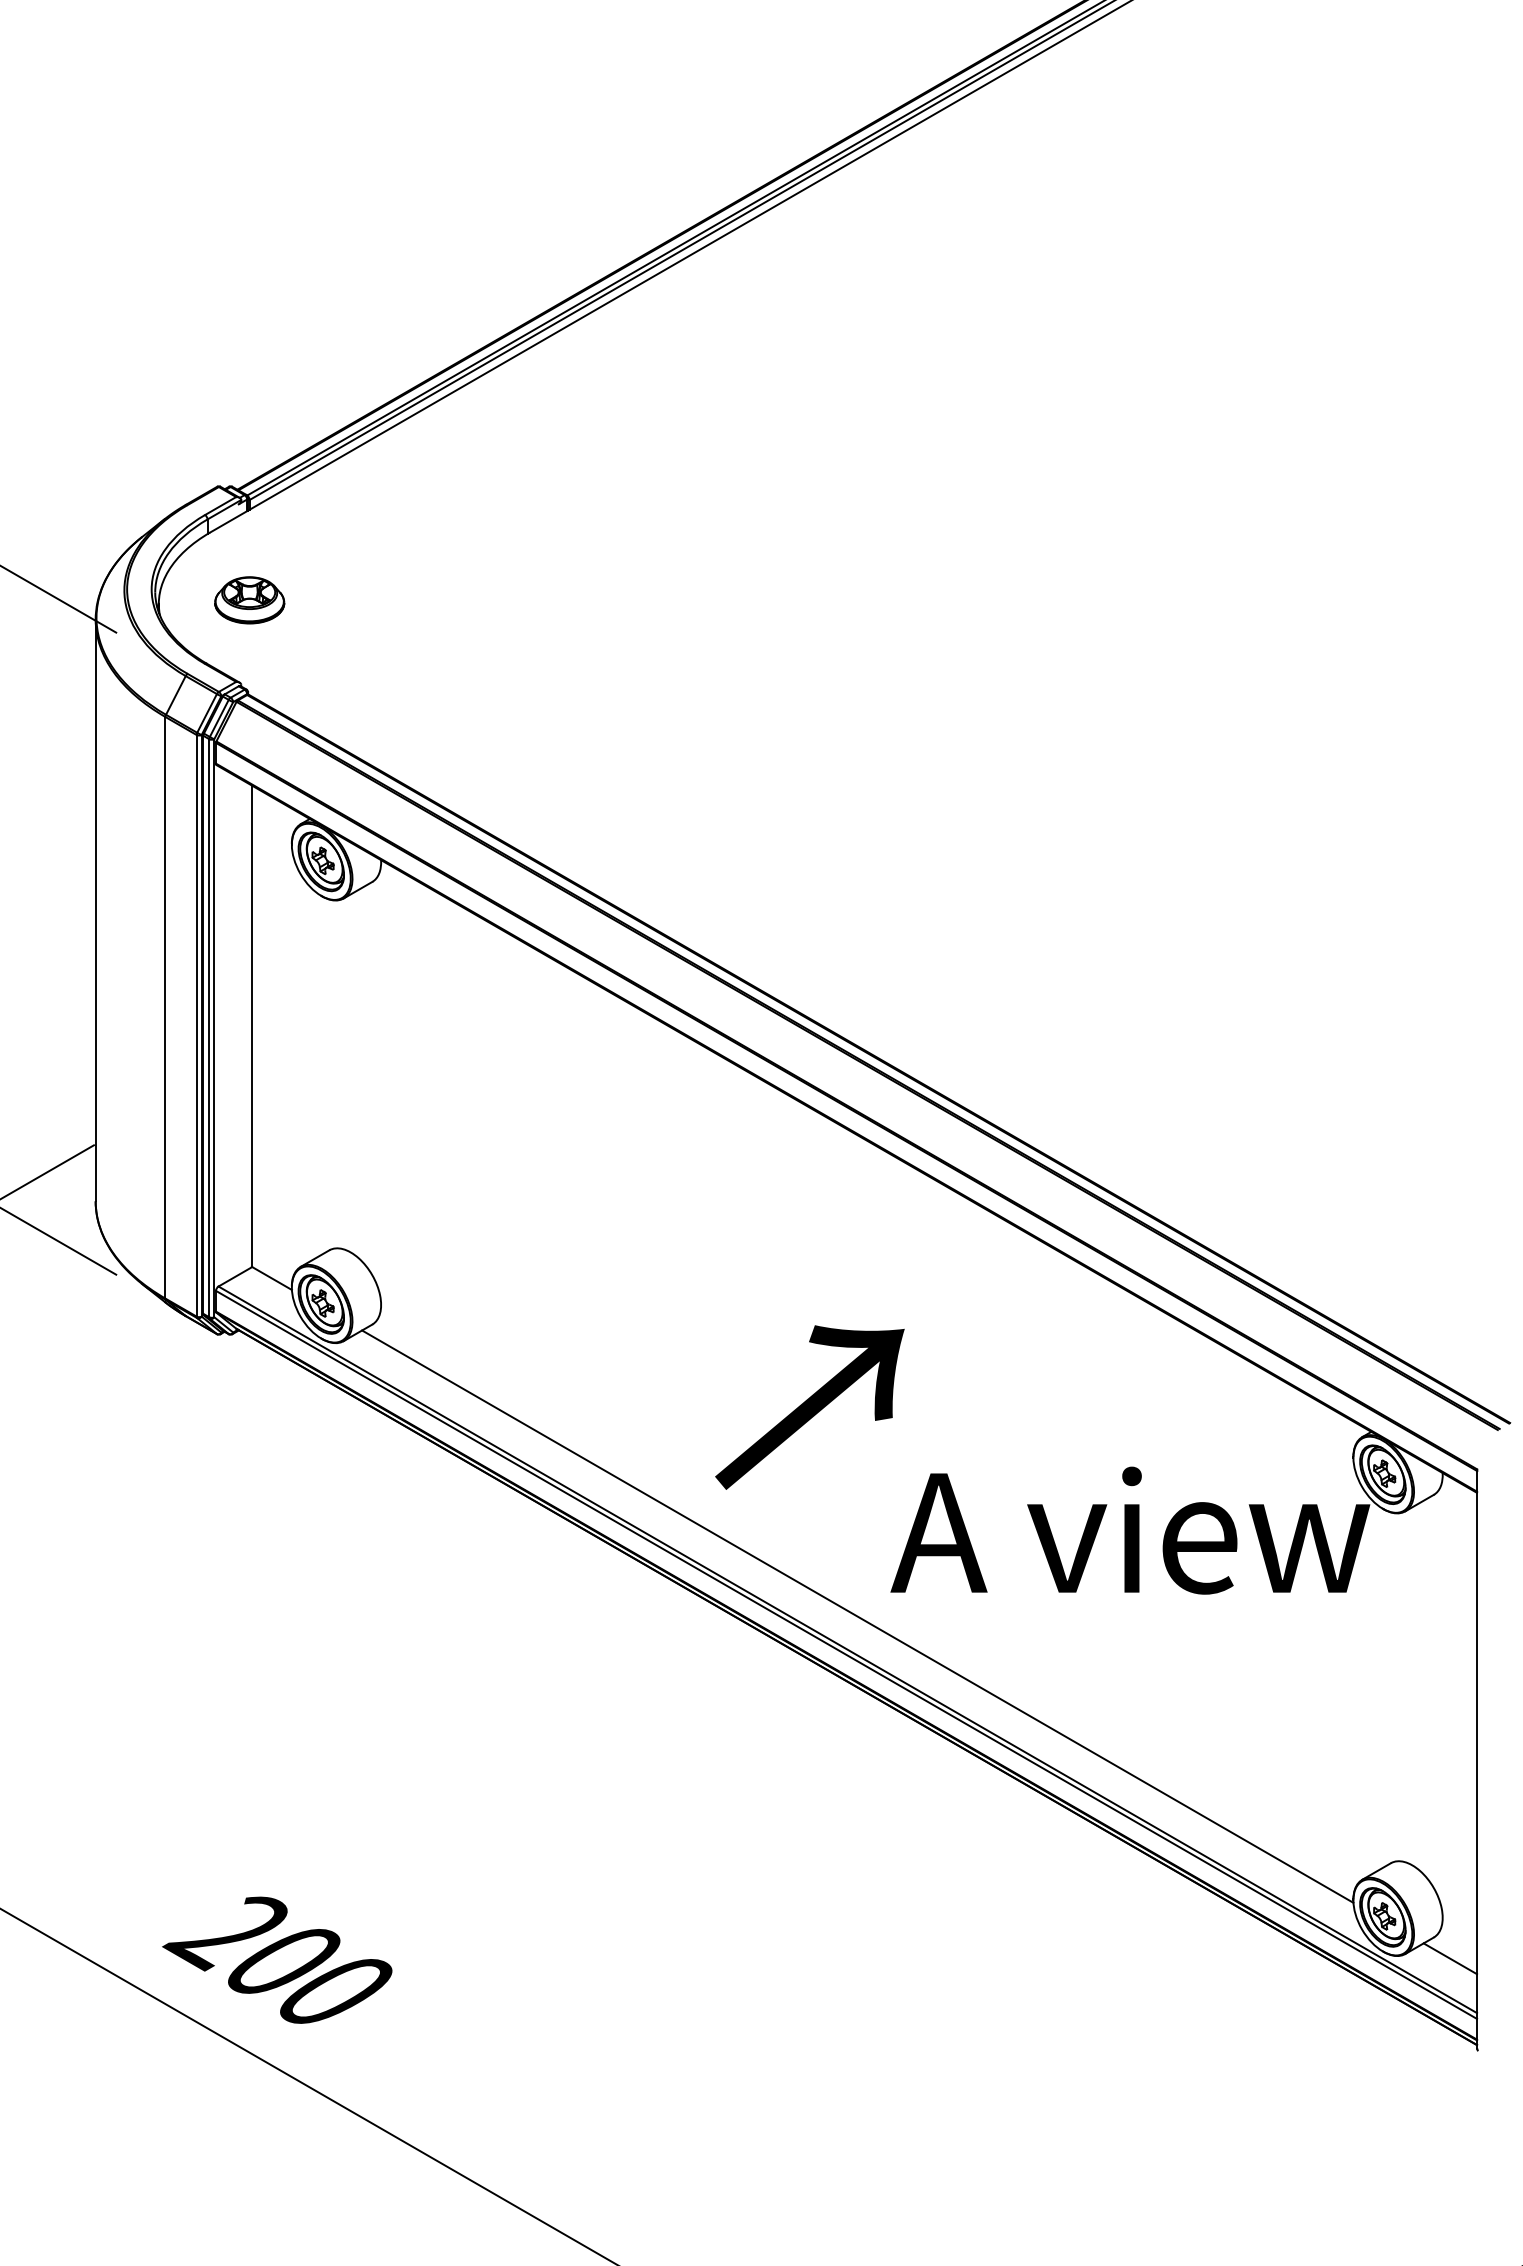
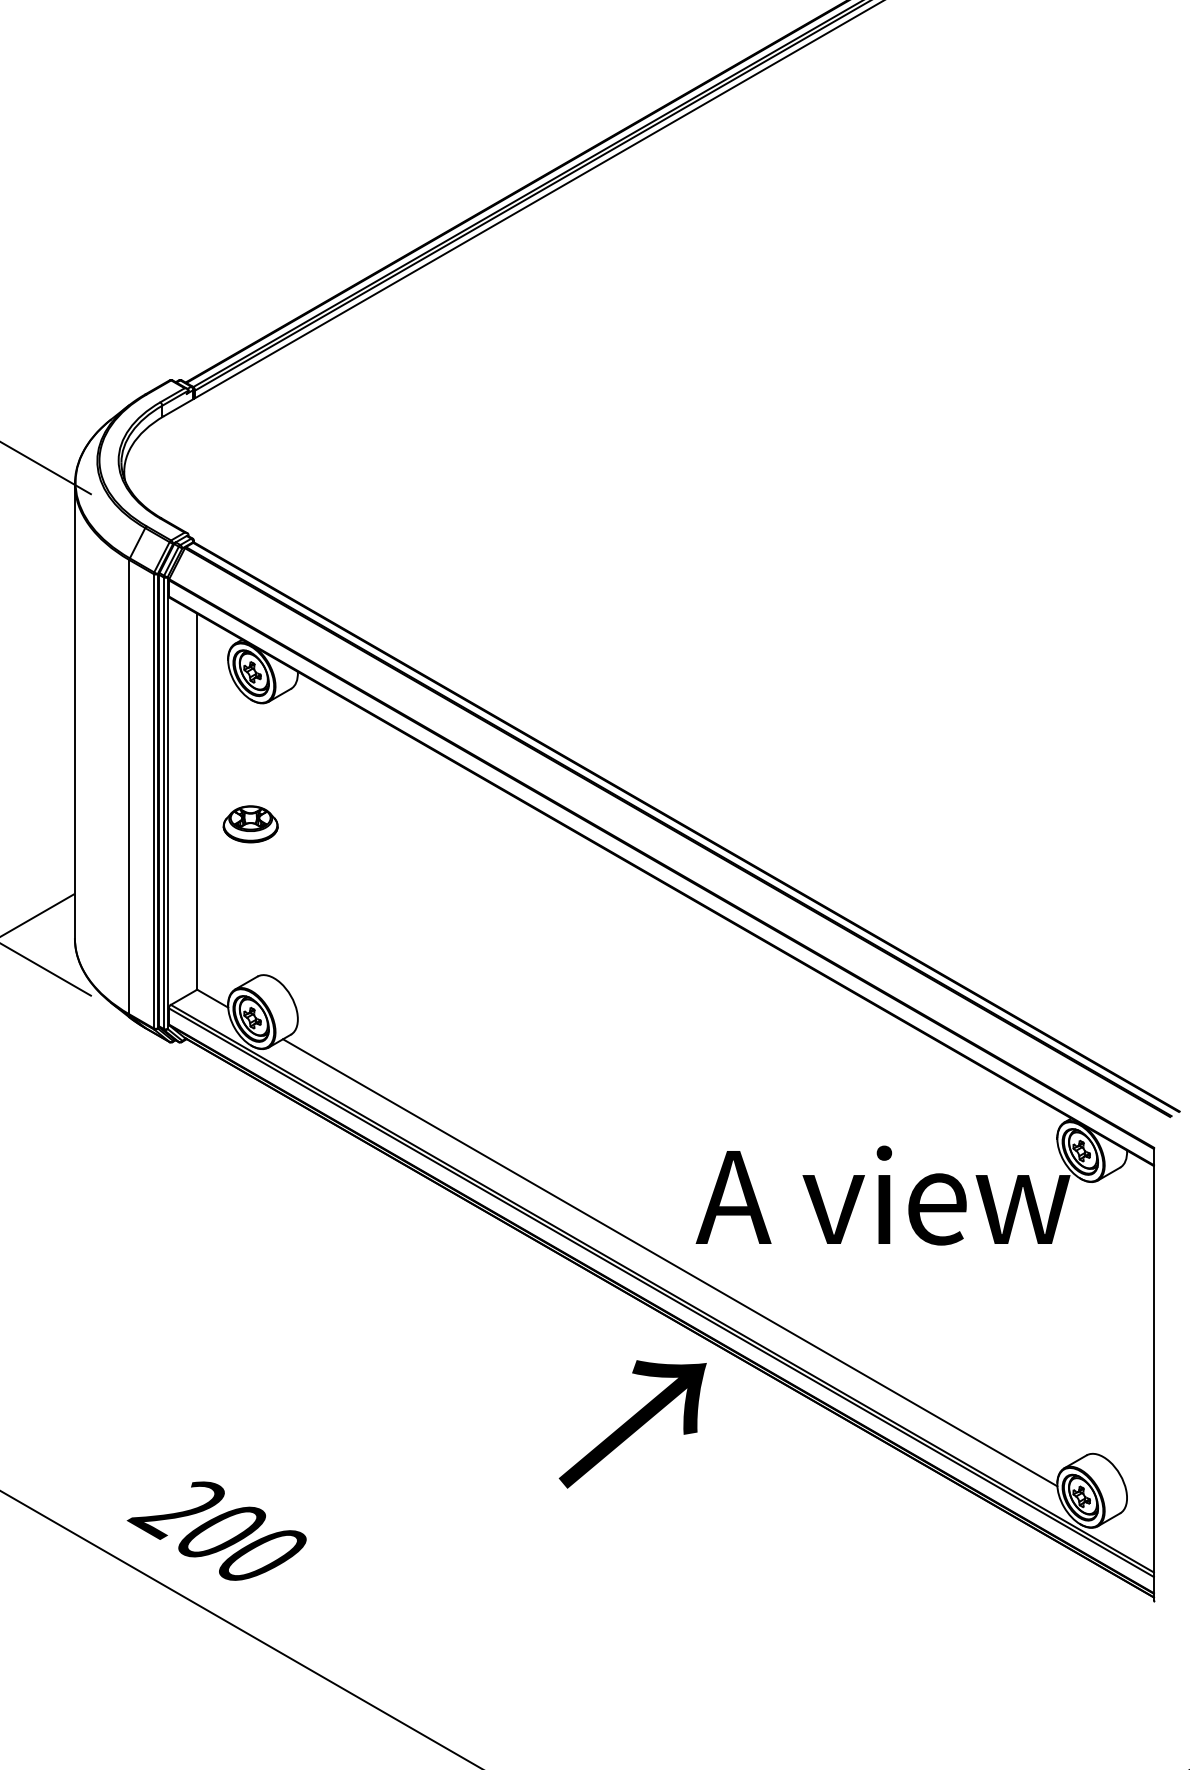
part: (249, 600) -> (250, 824), moved
text: (809, 1407) -> (632, 1424), moved
line: (1450, 1958) -> (1133, 1529), removed

